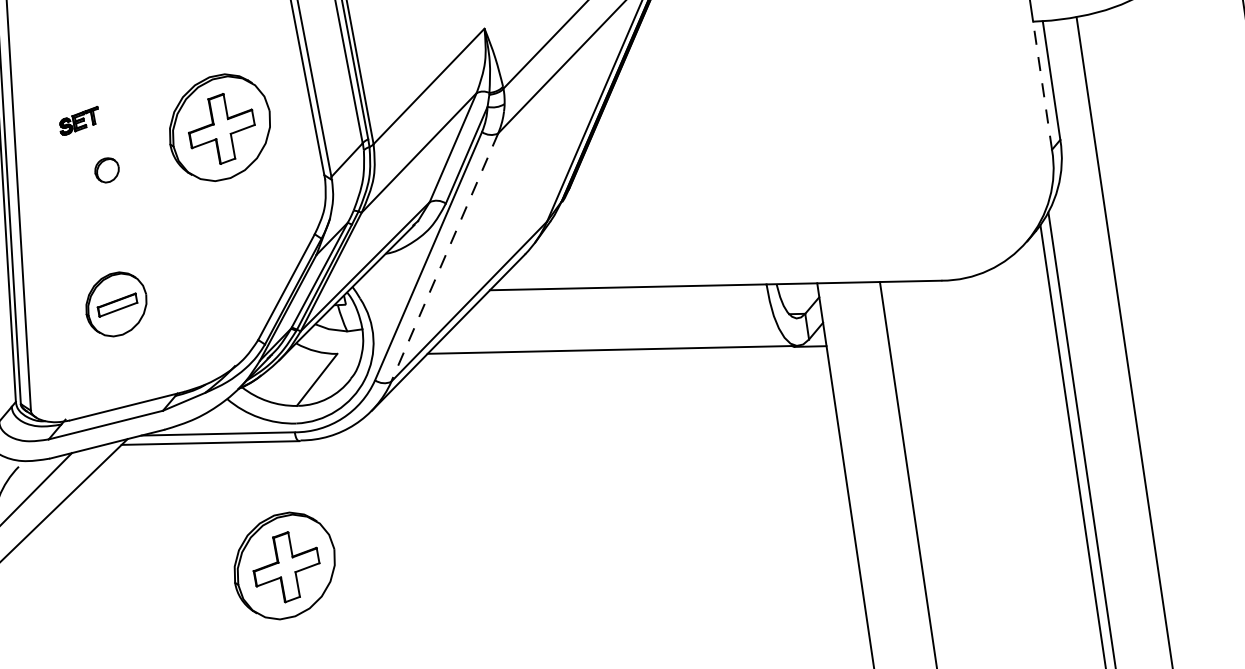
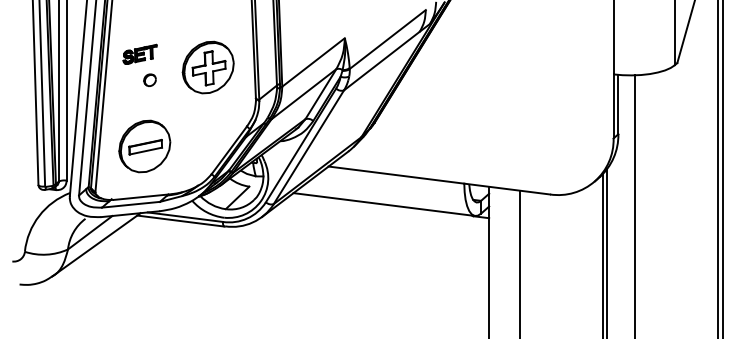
line: (1042, 83) -> (613, 105), dashed -> solid
part: (78, 119) -> (139, 53), size x1.67
line: (444, 258) -> (308, 147), dashed -> solid
part: (115, 304) -> (144, 146), size x1.67
part: (283, 566) -> (207, 286), removed

